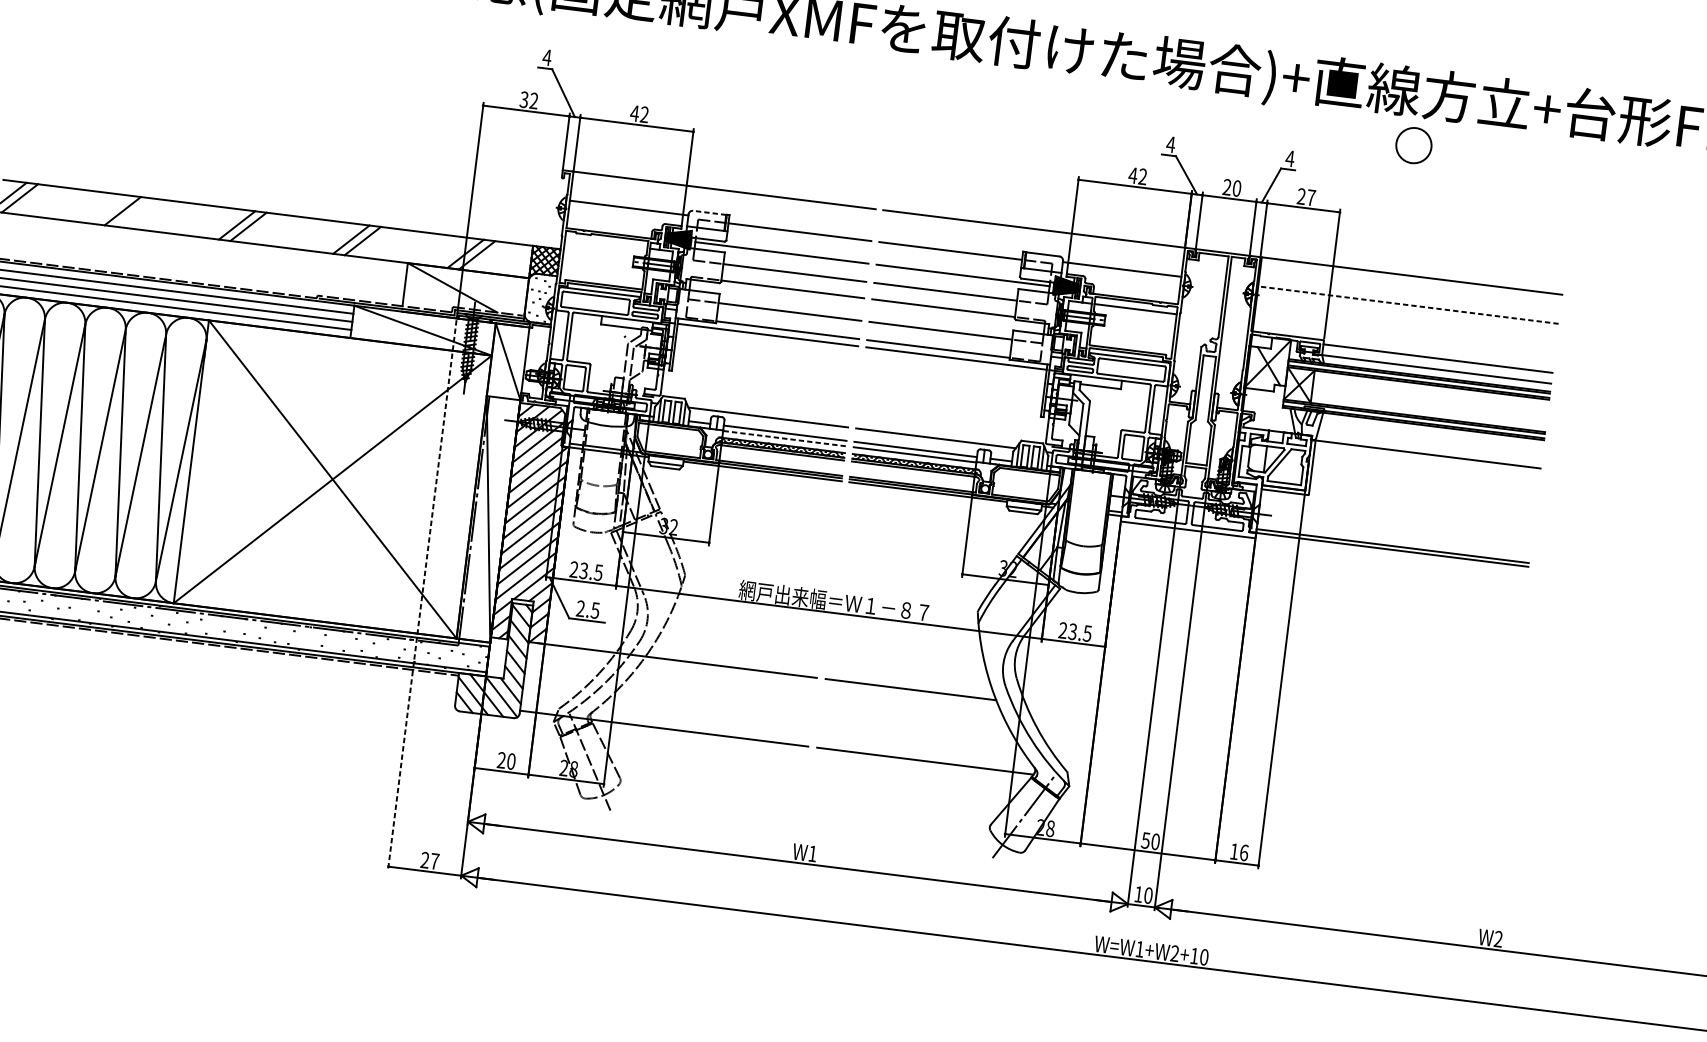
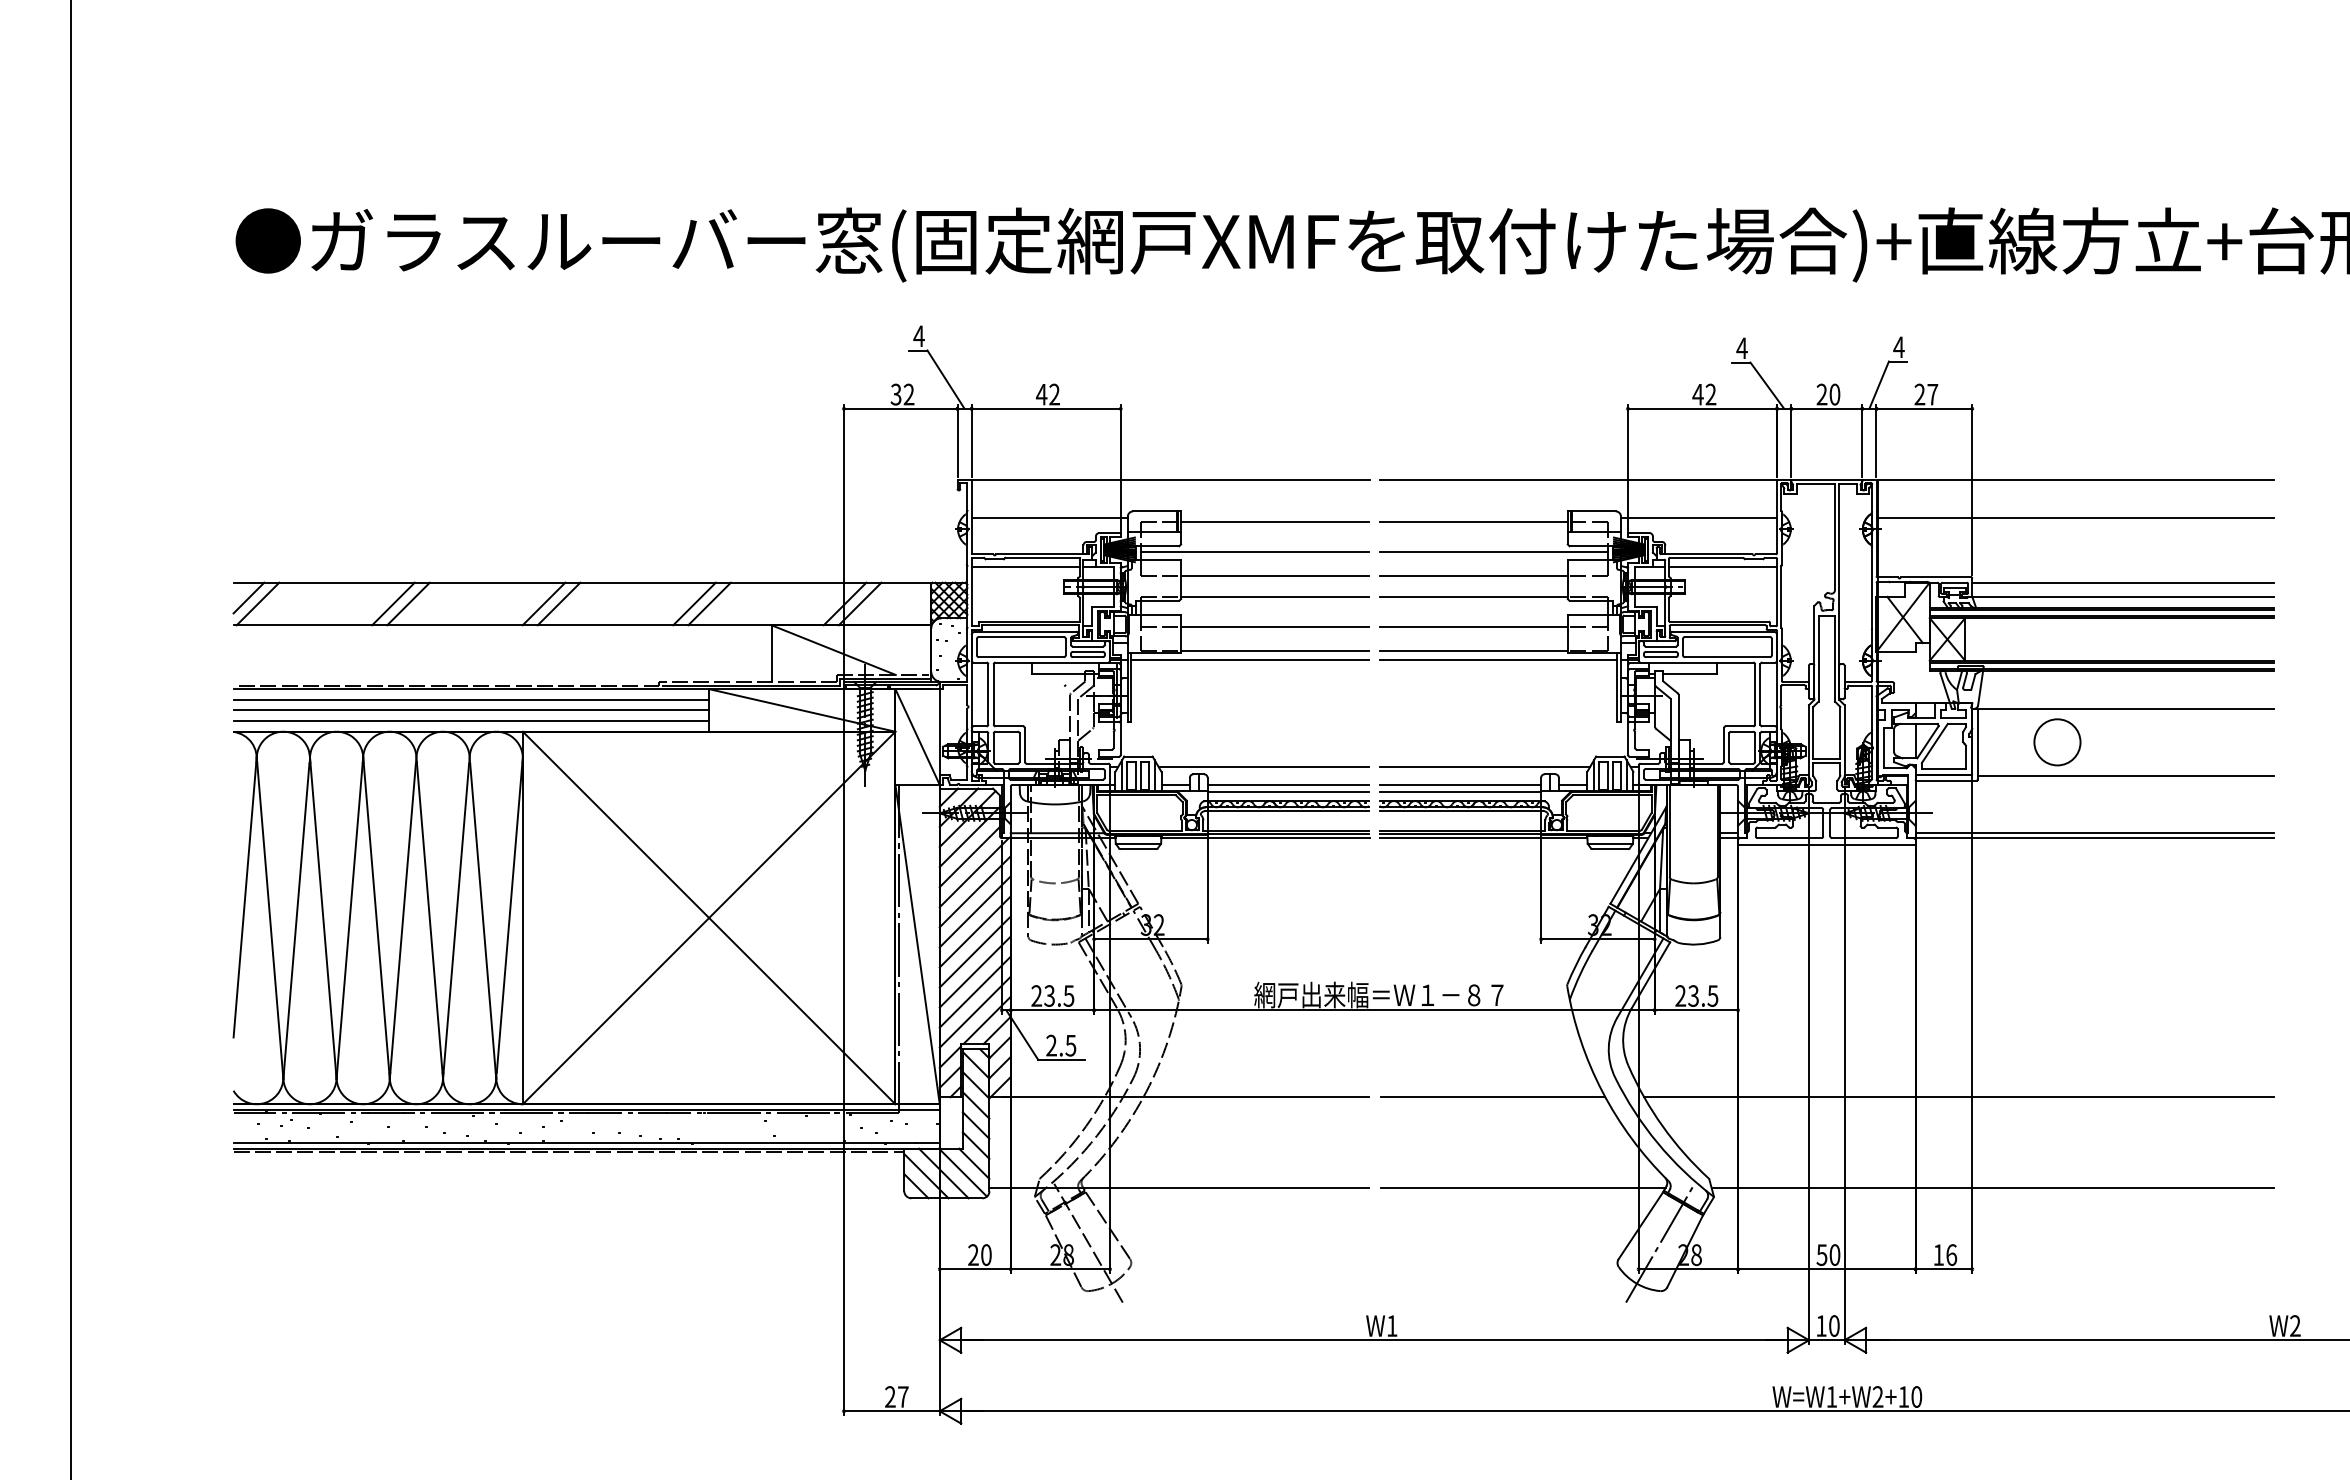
circle: (1413, 145) -> (2057, 742), moved
line: (134, 212) -> (408, 603), added
line: (709, 212) -> (1154, 511), dashed -> solid
line: (606, 243) -> (1025, 567), added
line: (1408, 305) -> (2076, 518), dashed -> solid
line: (784, 438) -> (1288, 792), dashed -> solid
line: (1421, 505) -> (2125, 776), added
line: (421, 595) -> (843, 1053), dashed -> solid
line: (1265, 733) -> (1959, 1097), added
line: (1281, 805) -> (1992, 1187), added

